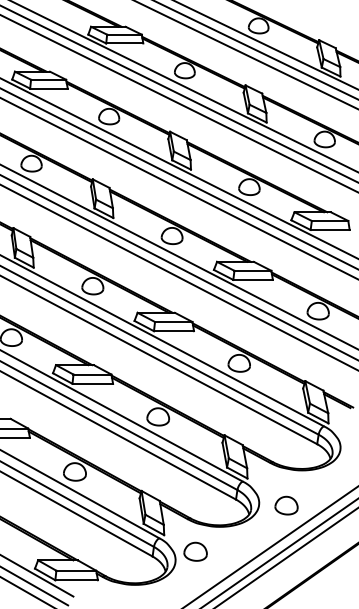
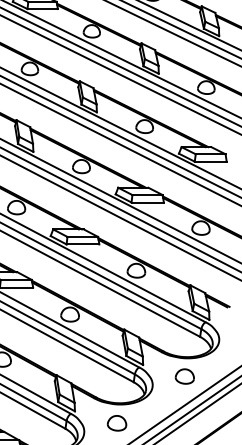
part: (286, 505) -> (184, 376), moved
part: (195, 551) -> (116, 423), moved

